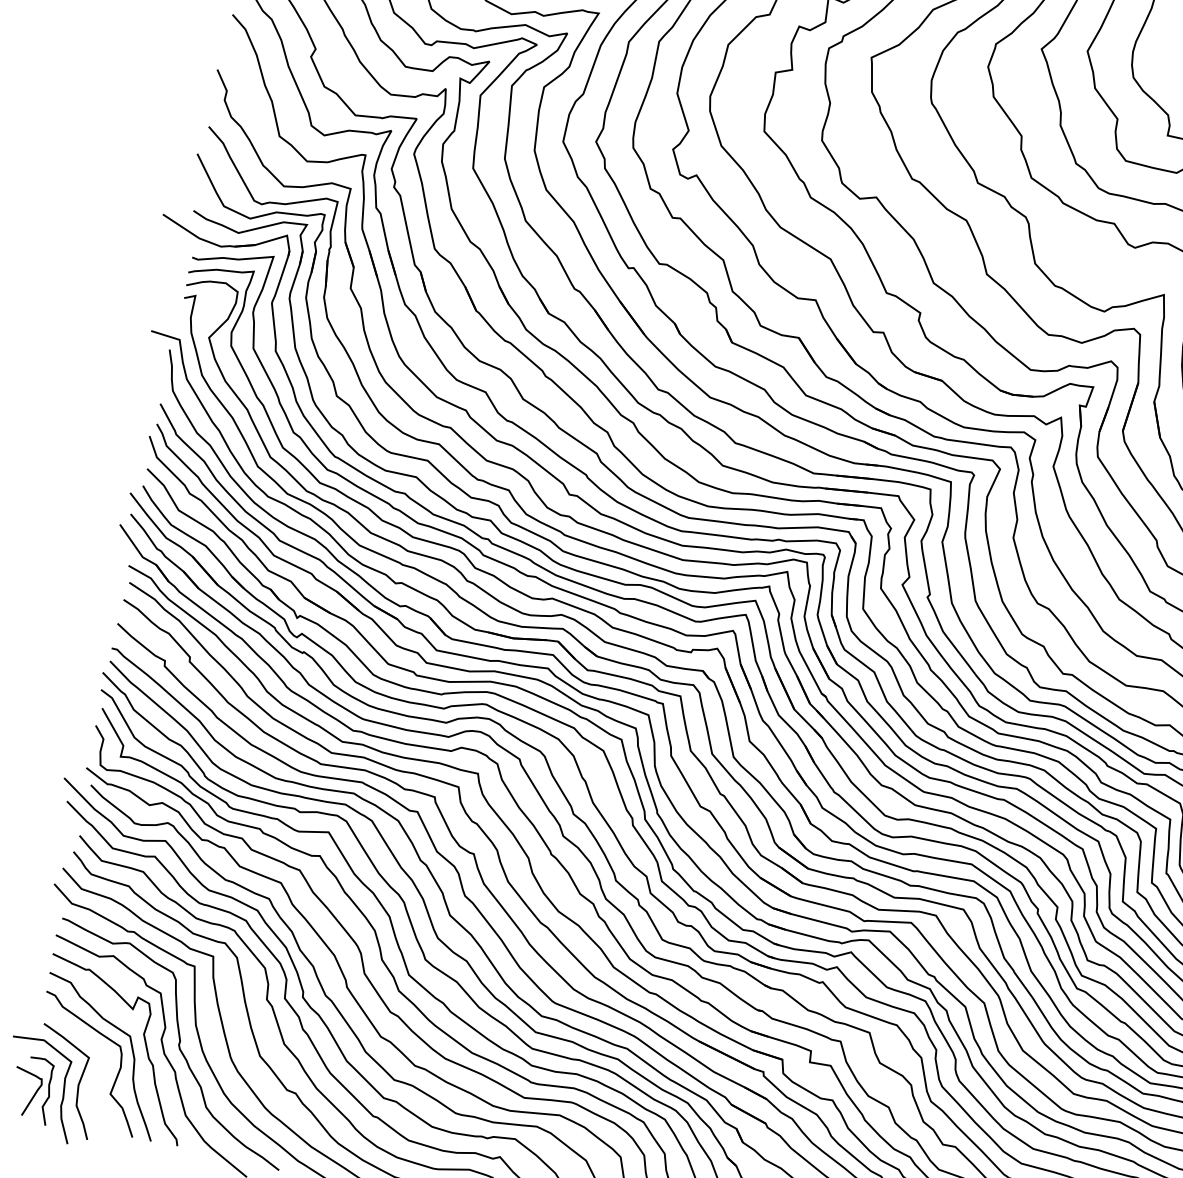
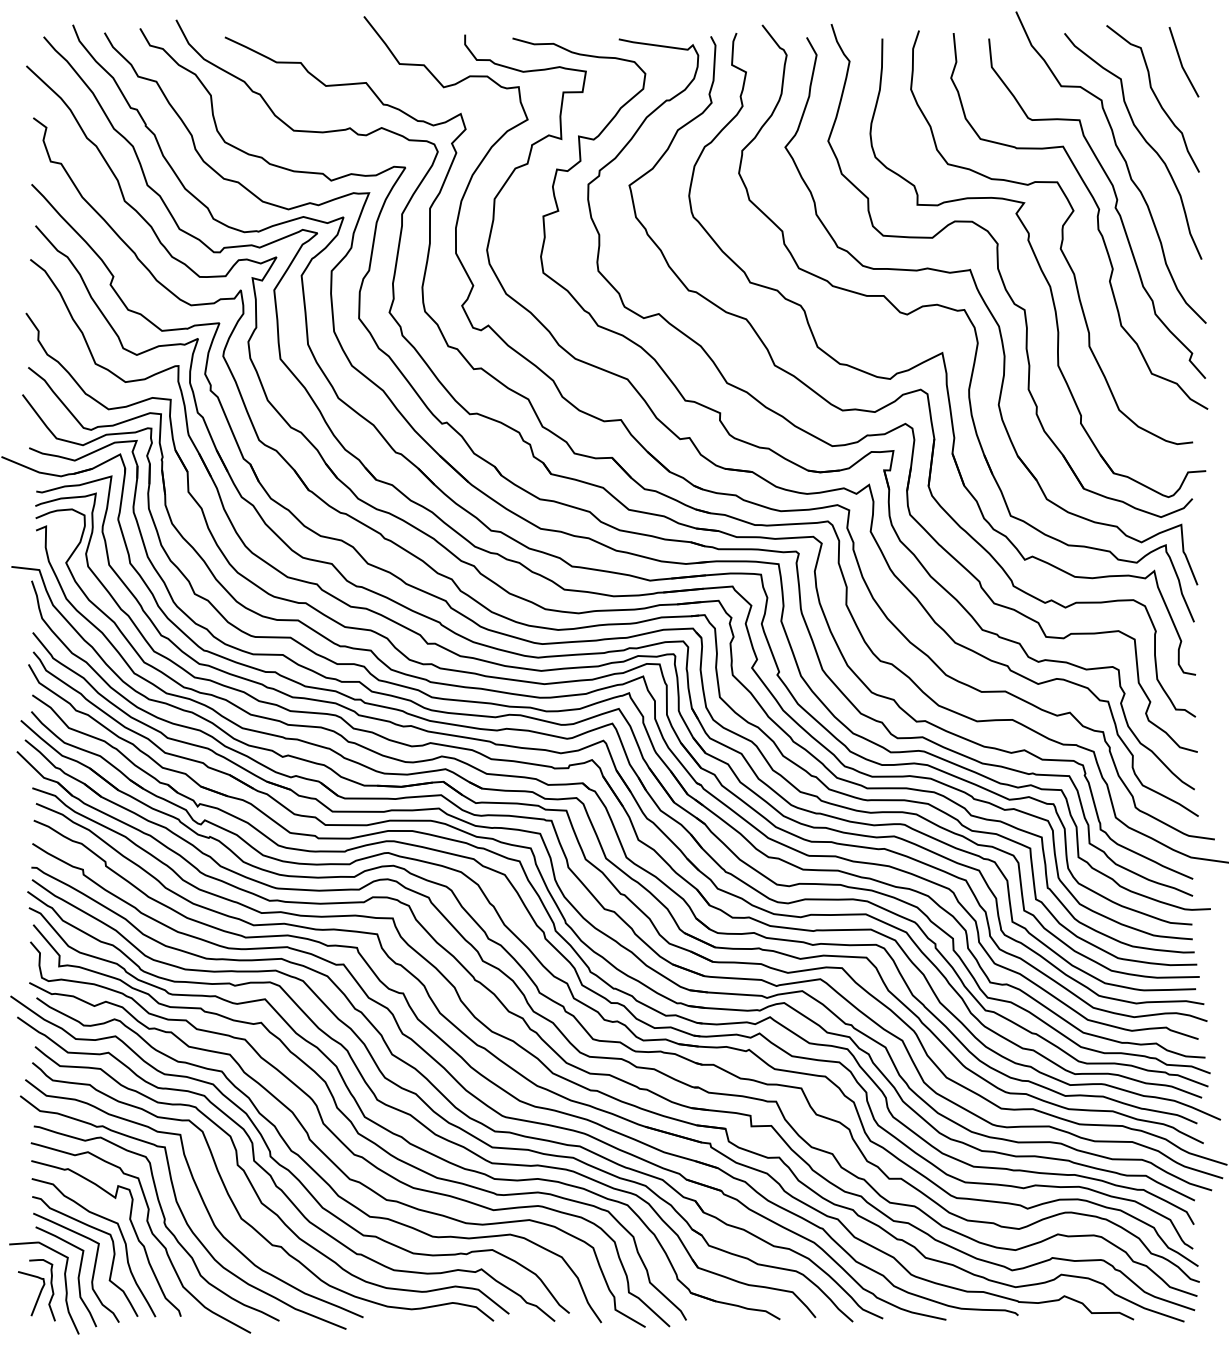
curve: (96, 1077) -> (93, 1267), added

